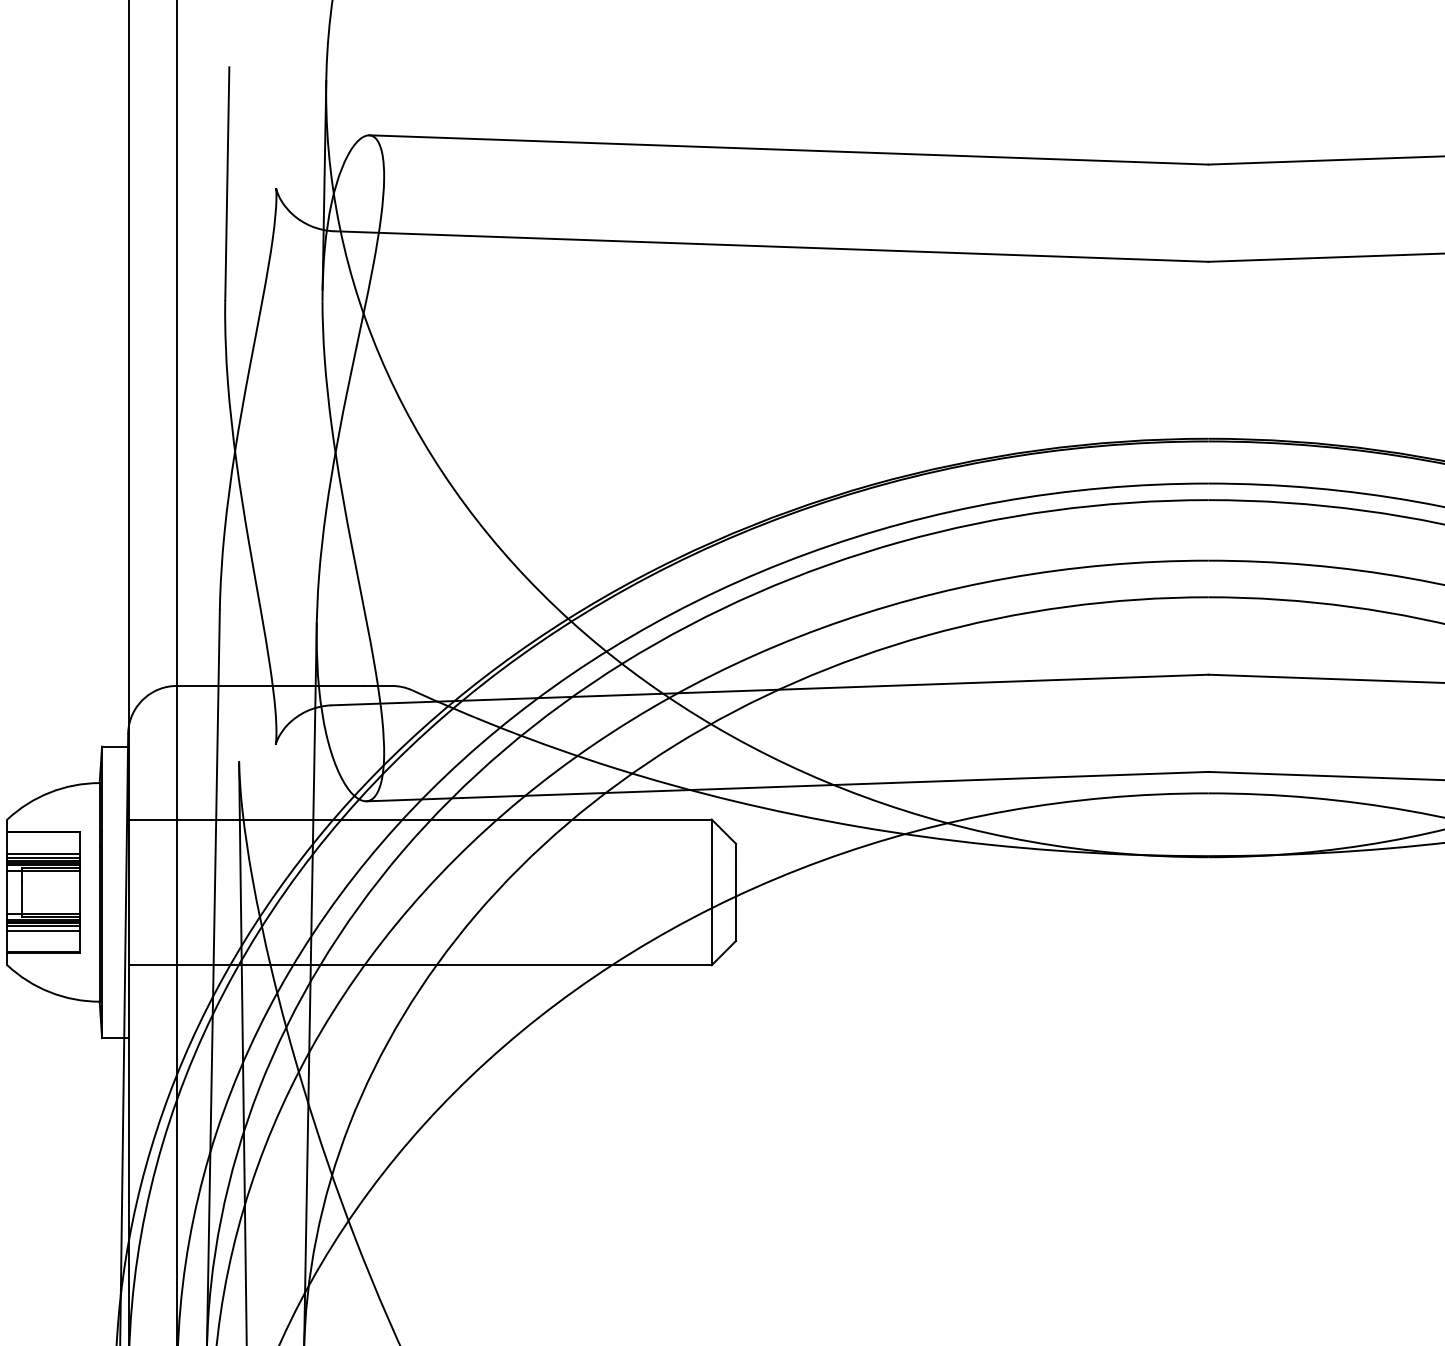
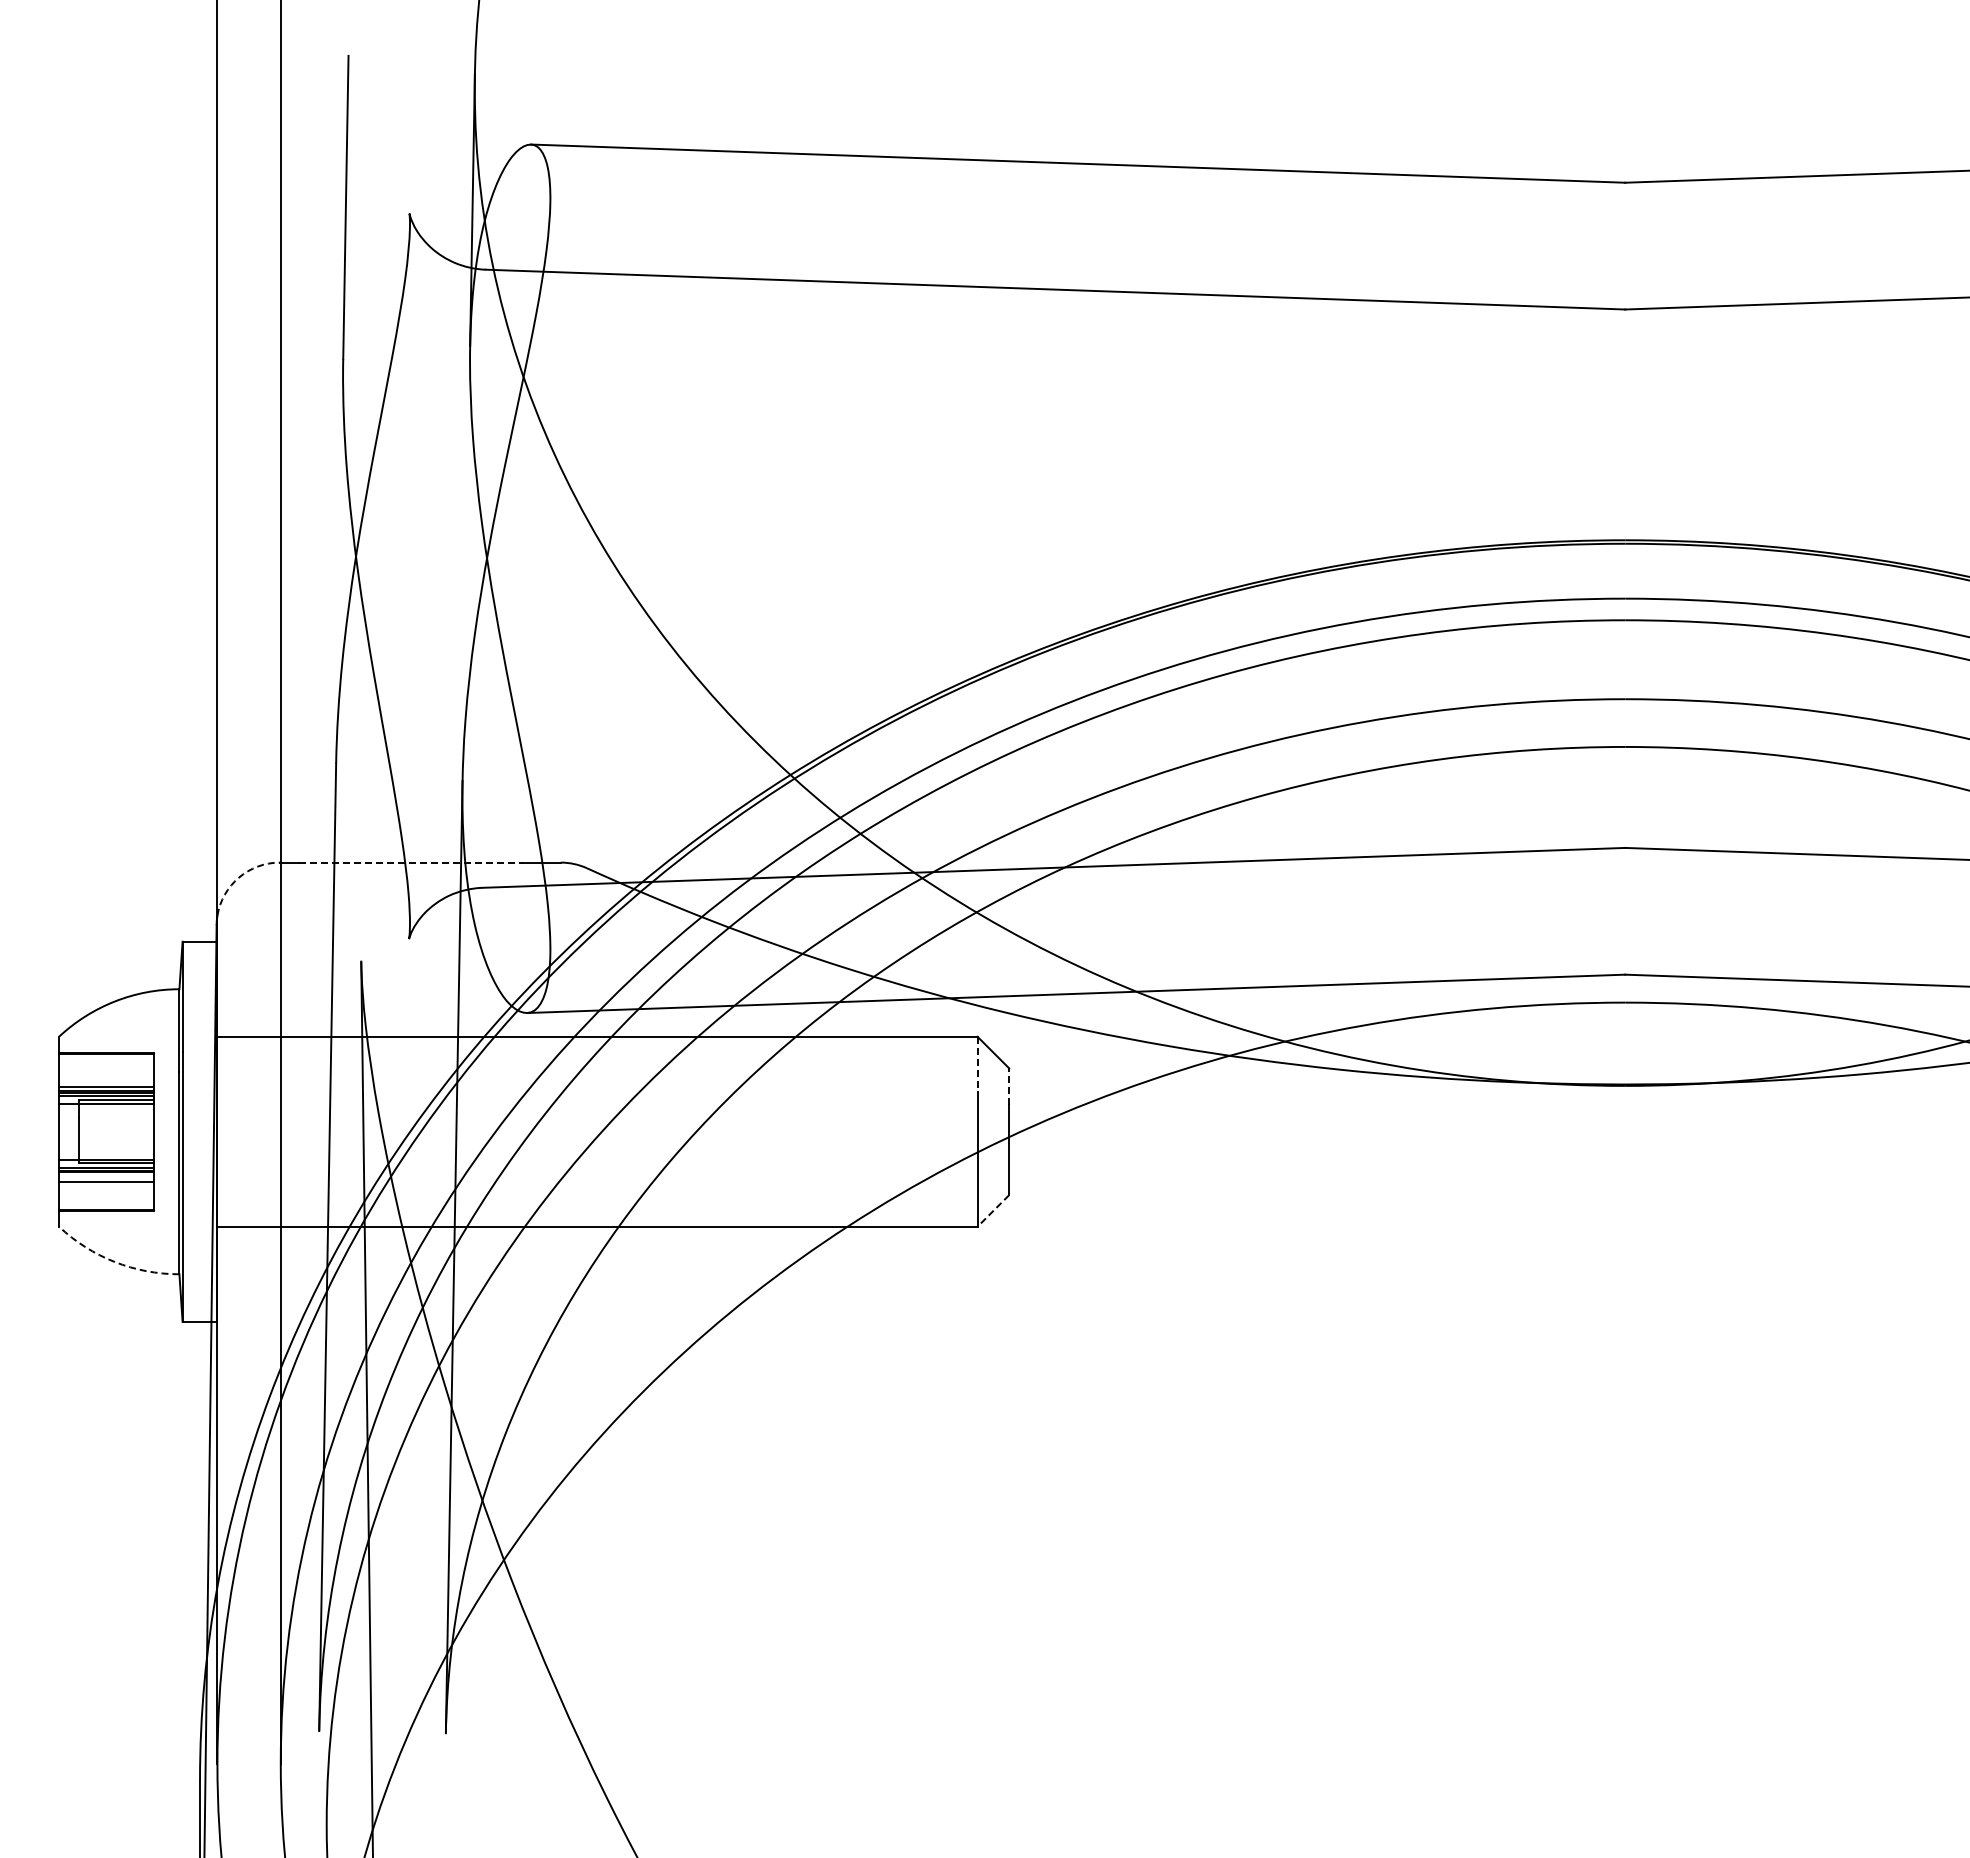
line: (277, 685) -> (411, 862), solid -> dashed
arc: (144, 697) -> (238, 877), solid -> dashed
line: (711, 840) -> (977, 1064), solid -> dashed
line: (43, 853) -> (106, 1081), removed
line: (736, 857) -> (1009, 1086), solid -> dashed
line: (43, 926) -> (106, 1176), removed
line: (723, 953) -> (993, 1211), solid -> dashed
arc: (49, 991) -> (114, 1261), solid -> dashed

